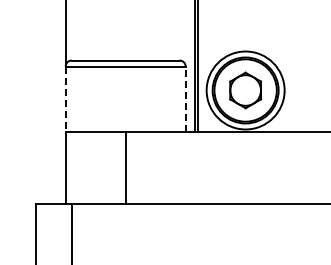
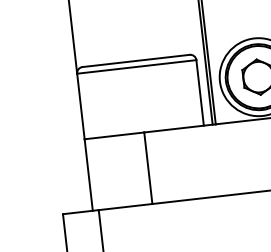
line: (65, 99) -> (80, 106), dashed -> solid
line: (185, 99) -> (199, 92), dashed -> solid

